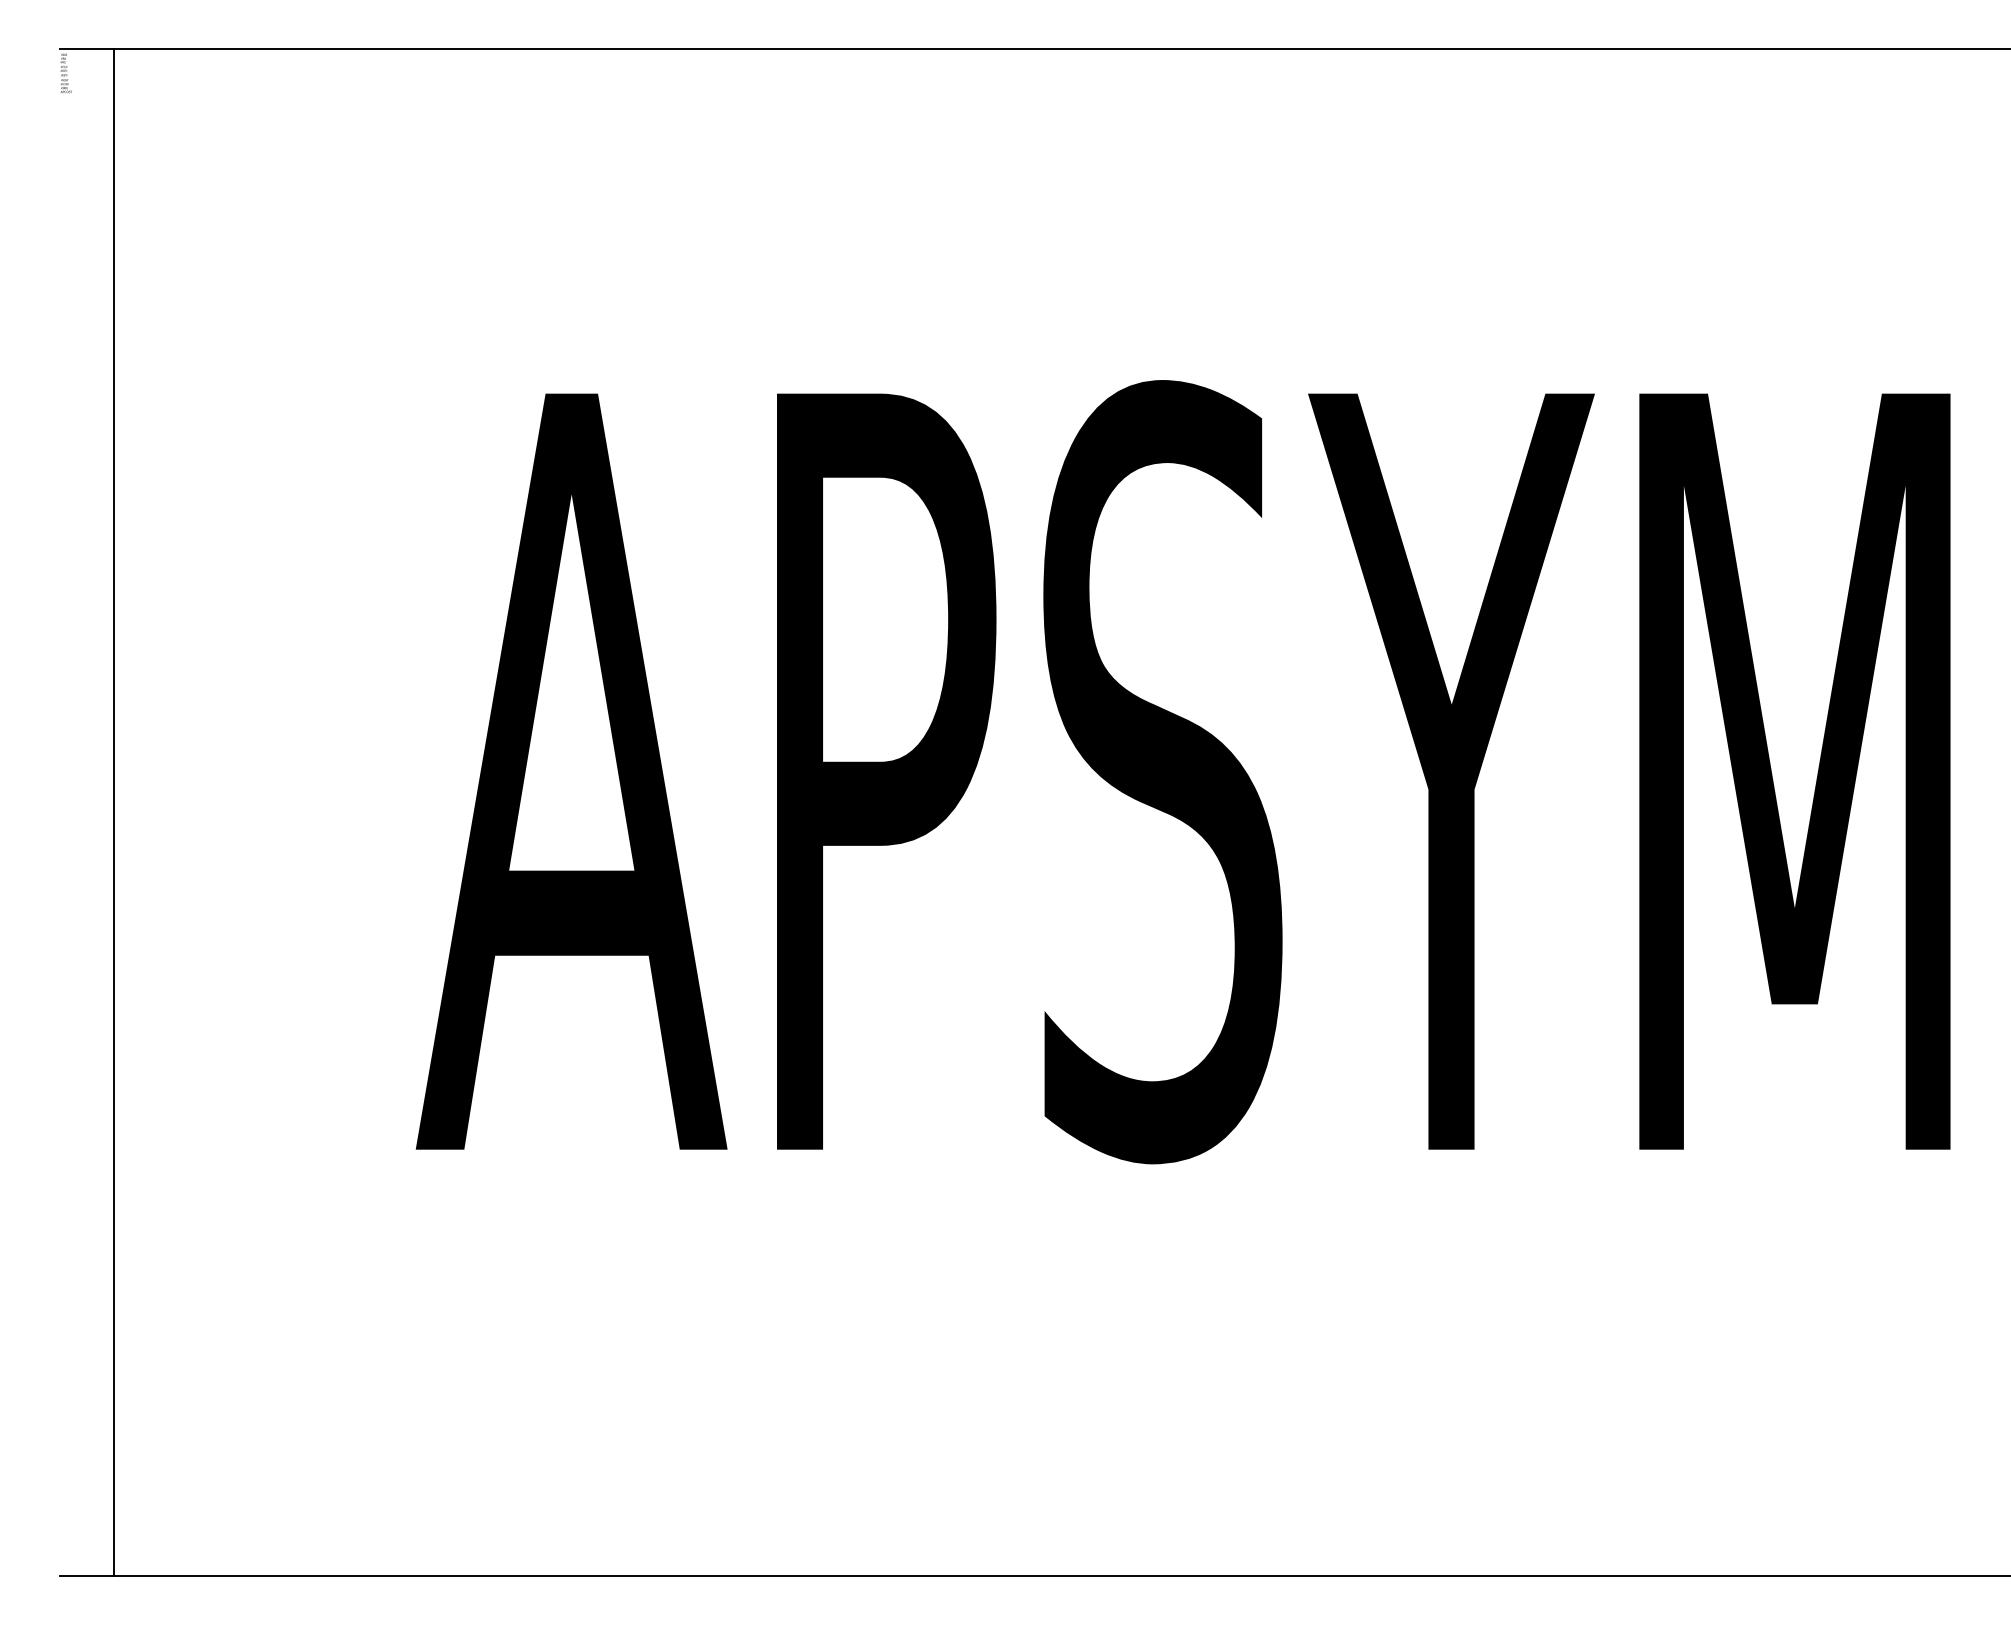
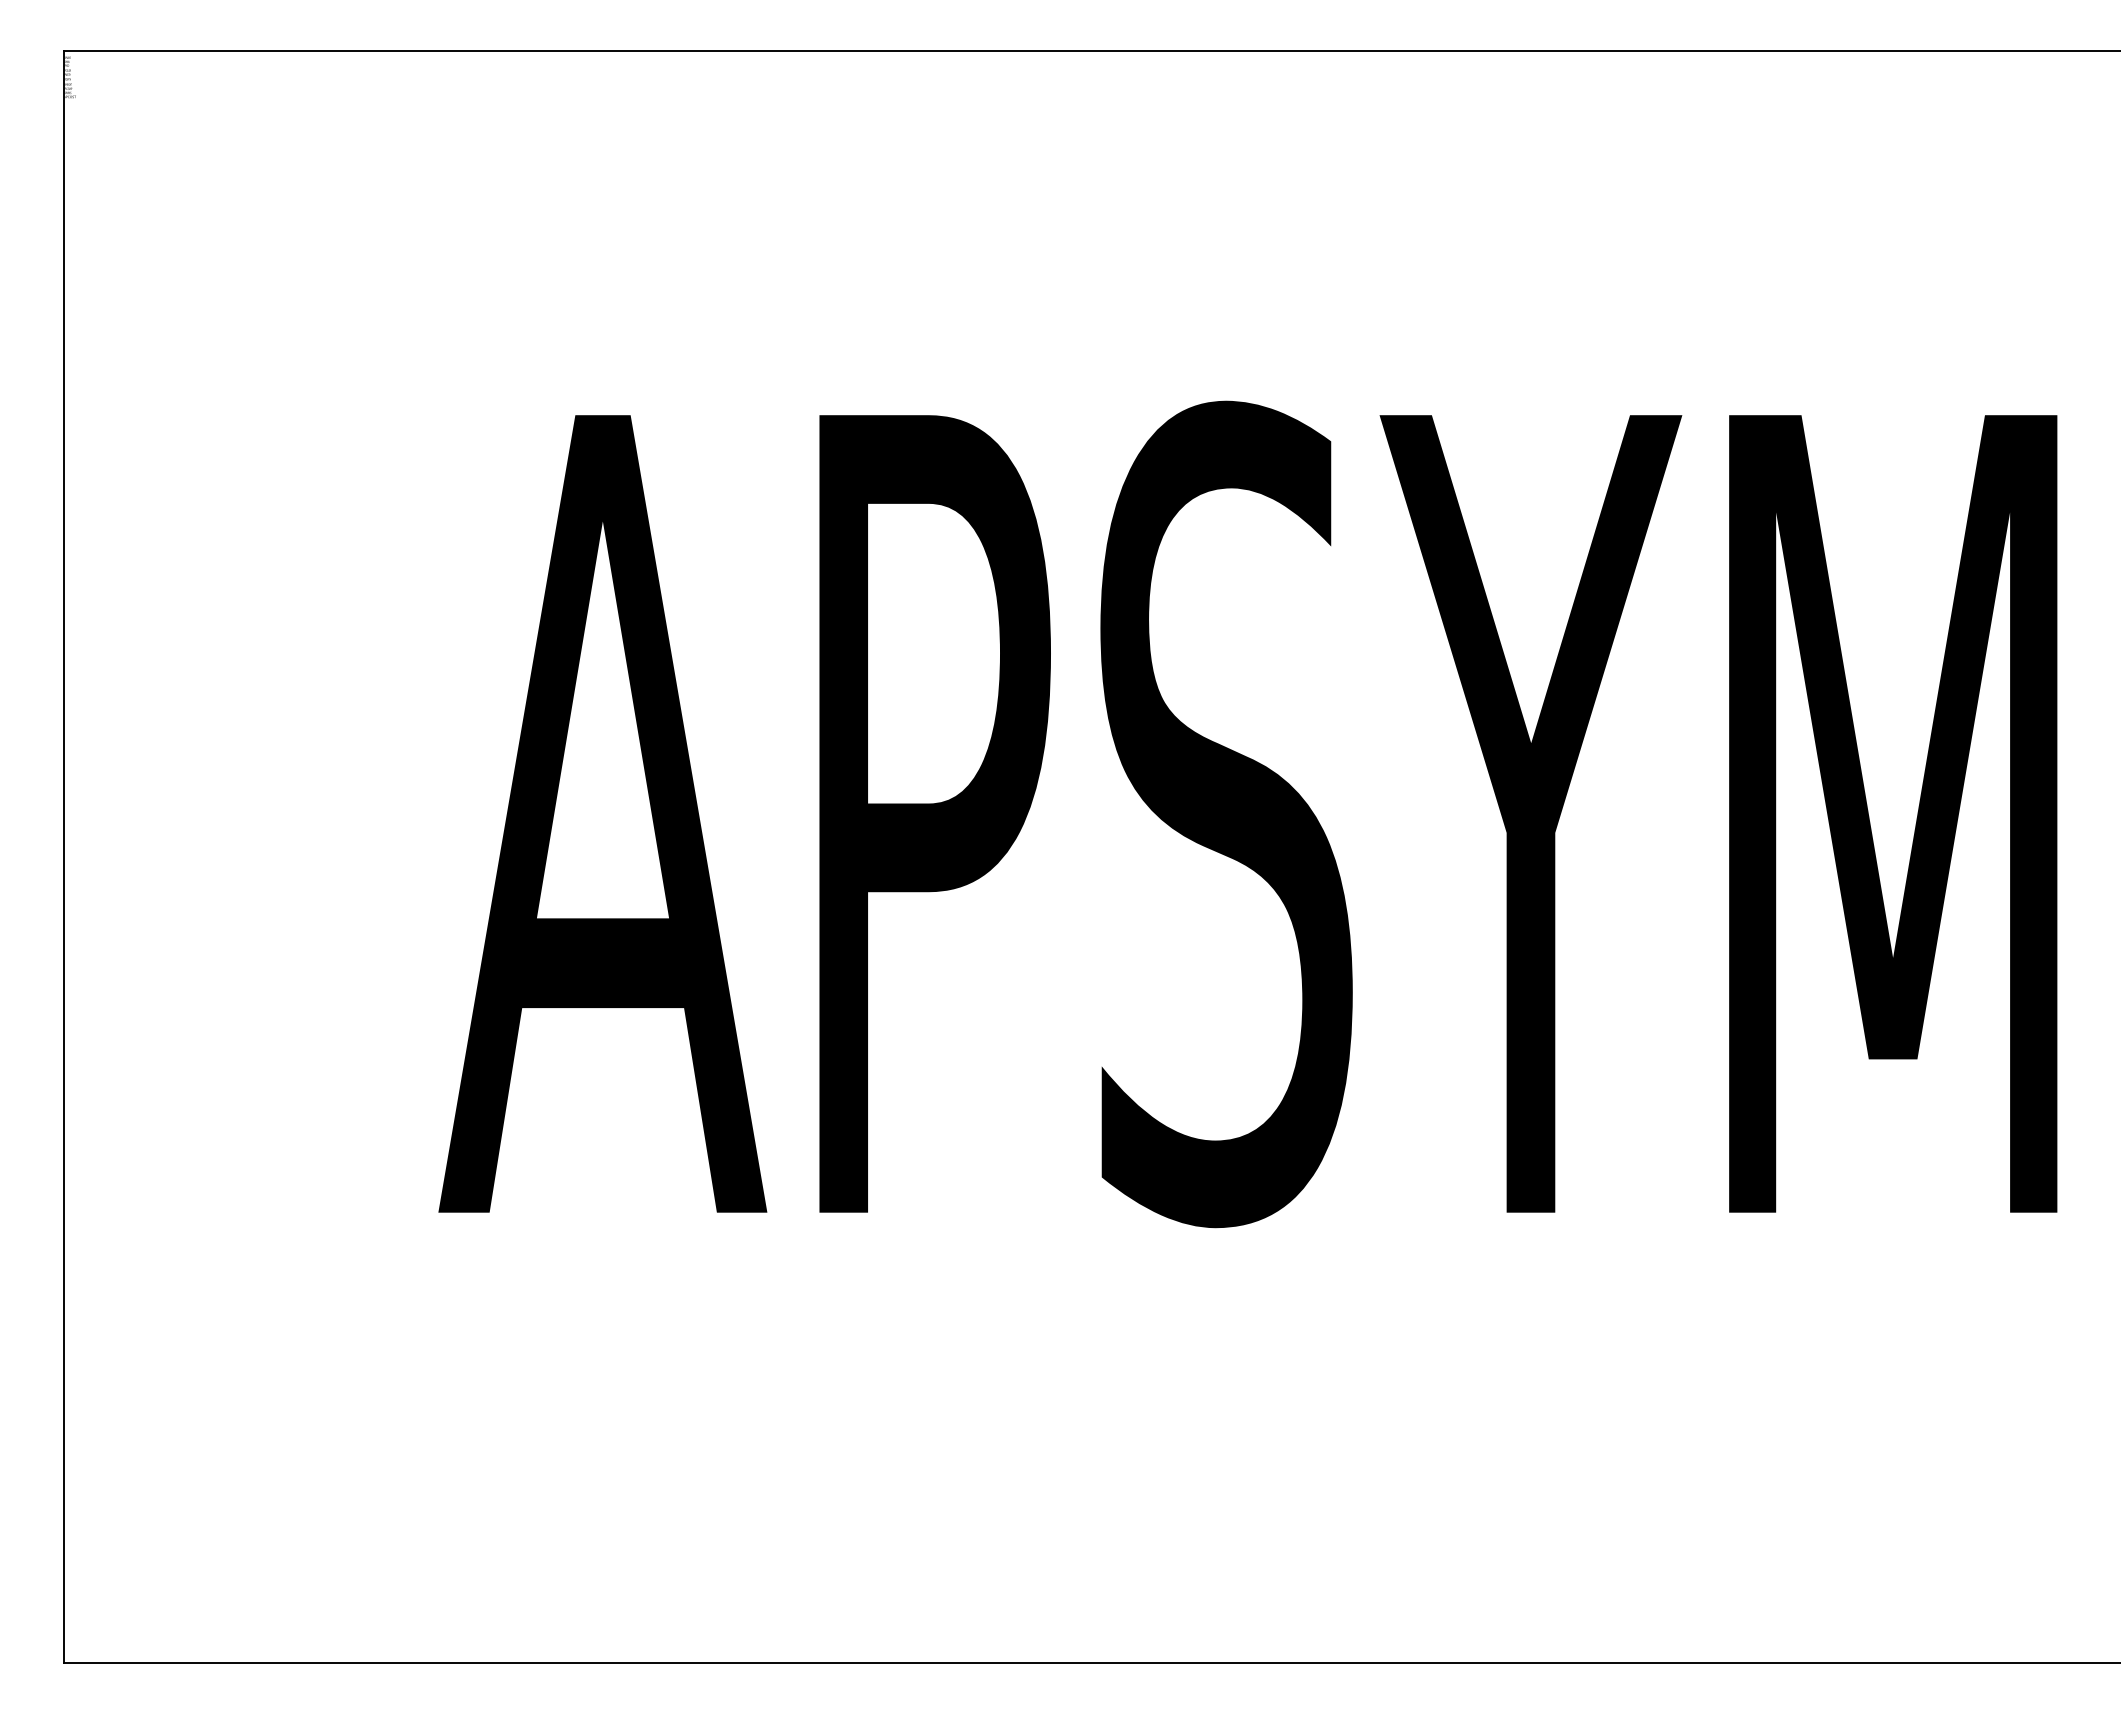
line: (113, 812) -> (63, 856), moved

